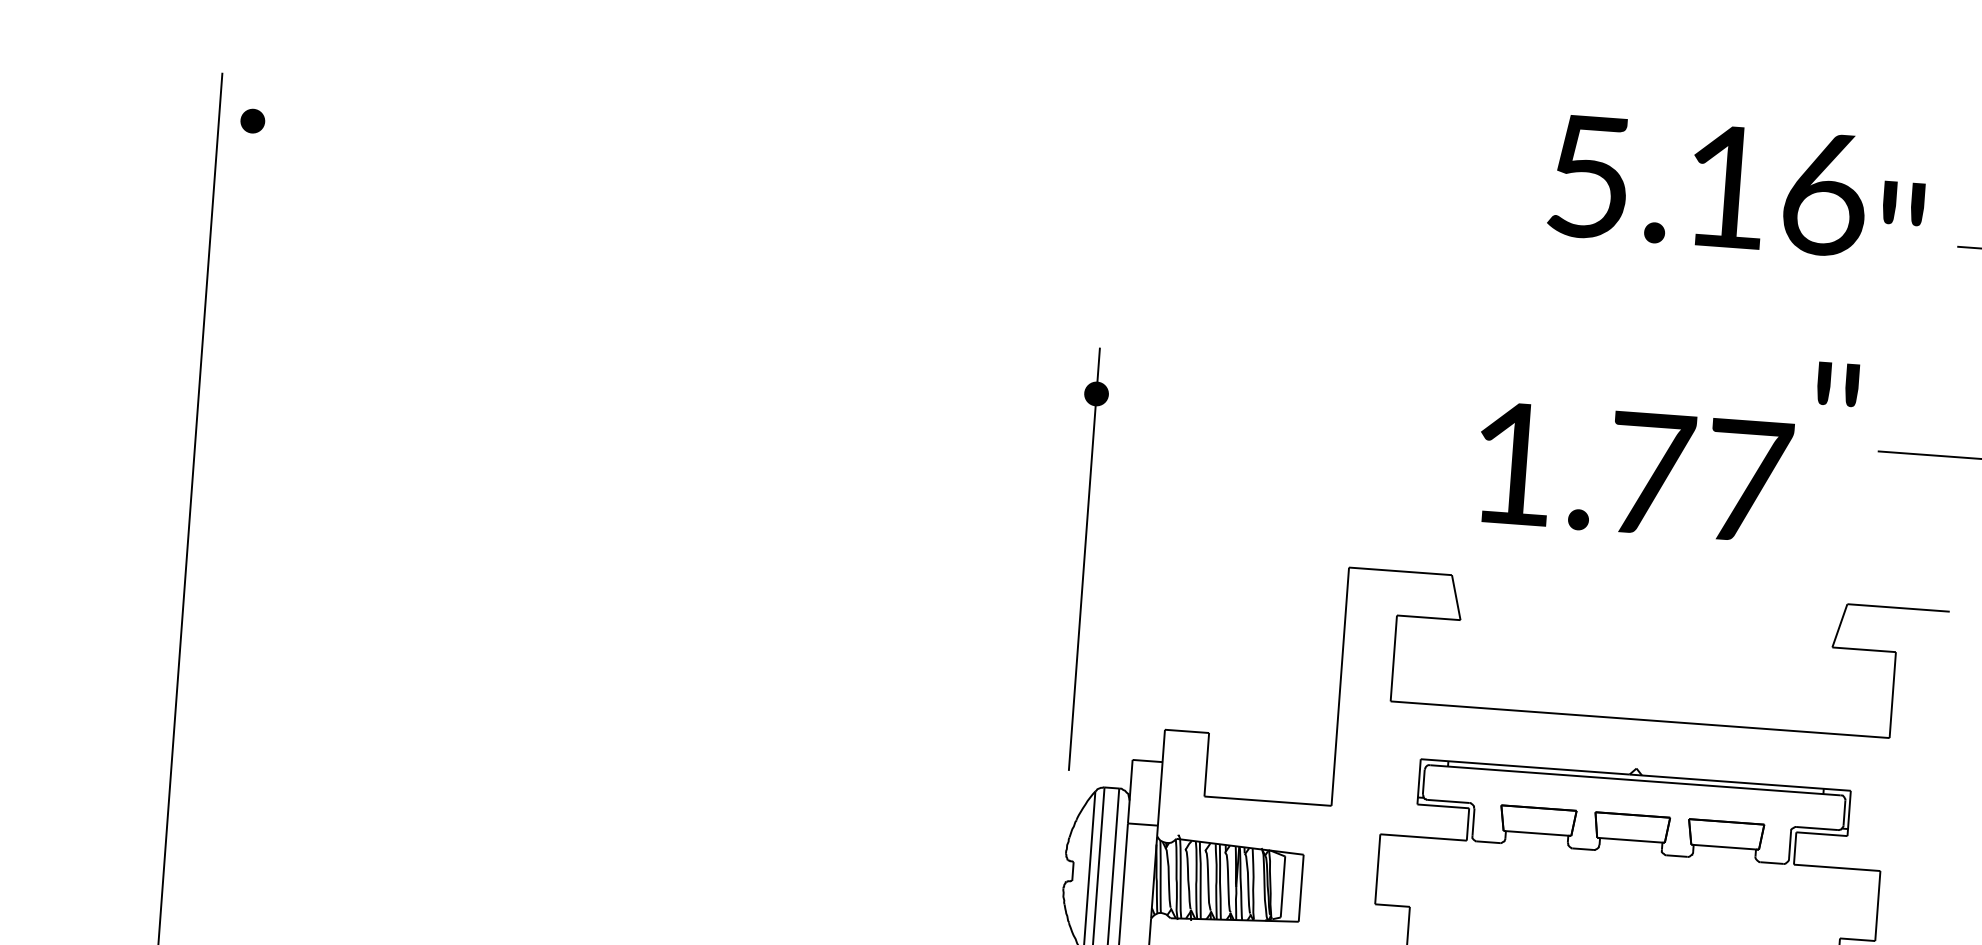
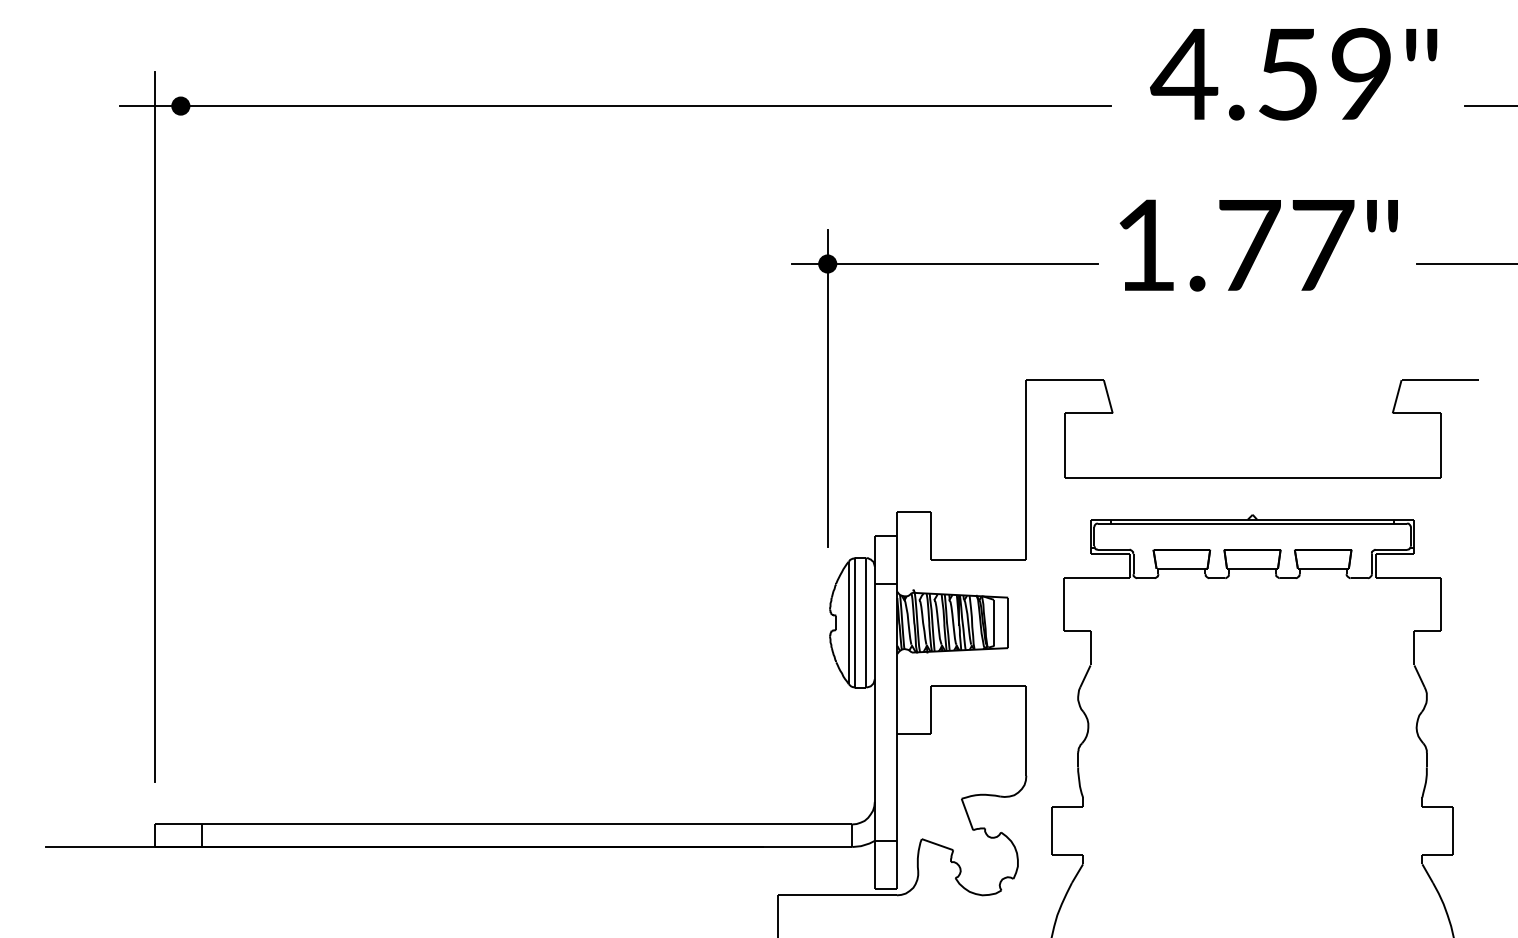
line: (830, 164) -> (615, 106), added
text: (1704, 185) -> (1271, 74), 5.16 -> 4.59
text: (1903, 204) -> (1421, 45), moved
line: (1252, 406) -> (945, 264), added
text: (1633, 472) -> (1236, 245), moved

